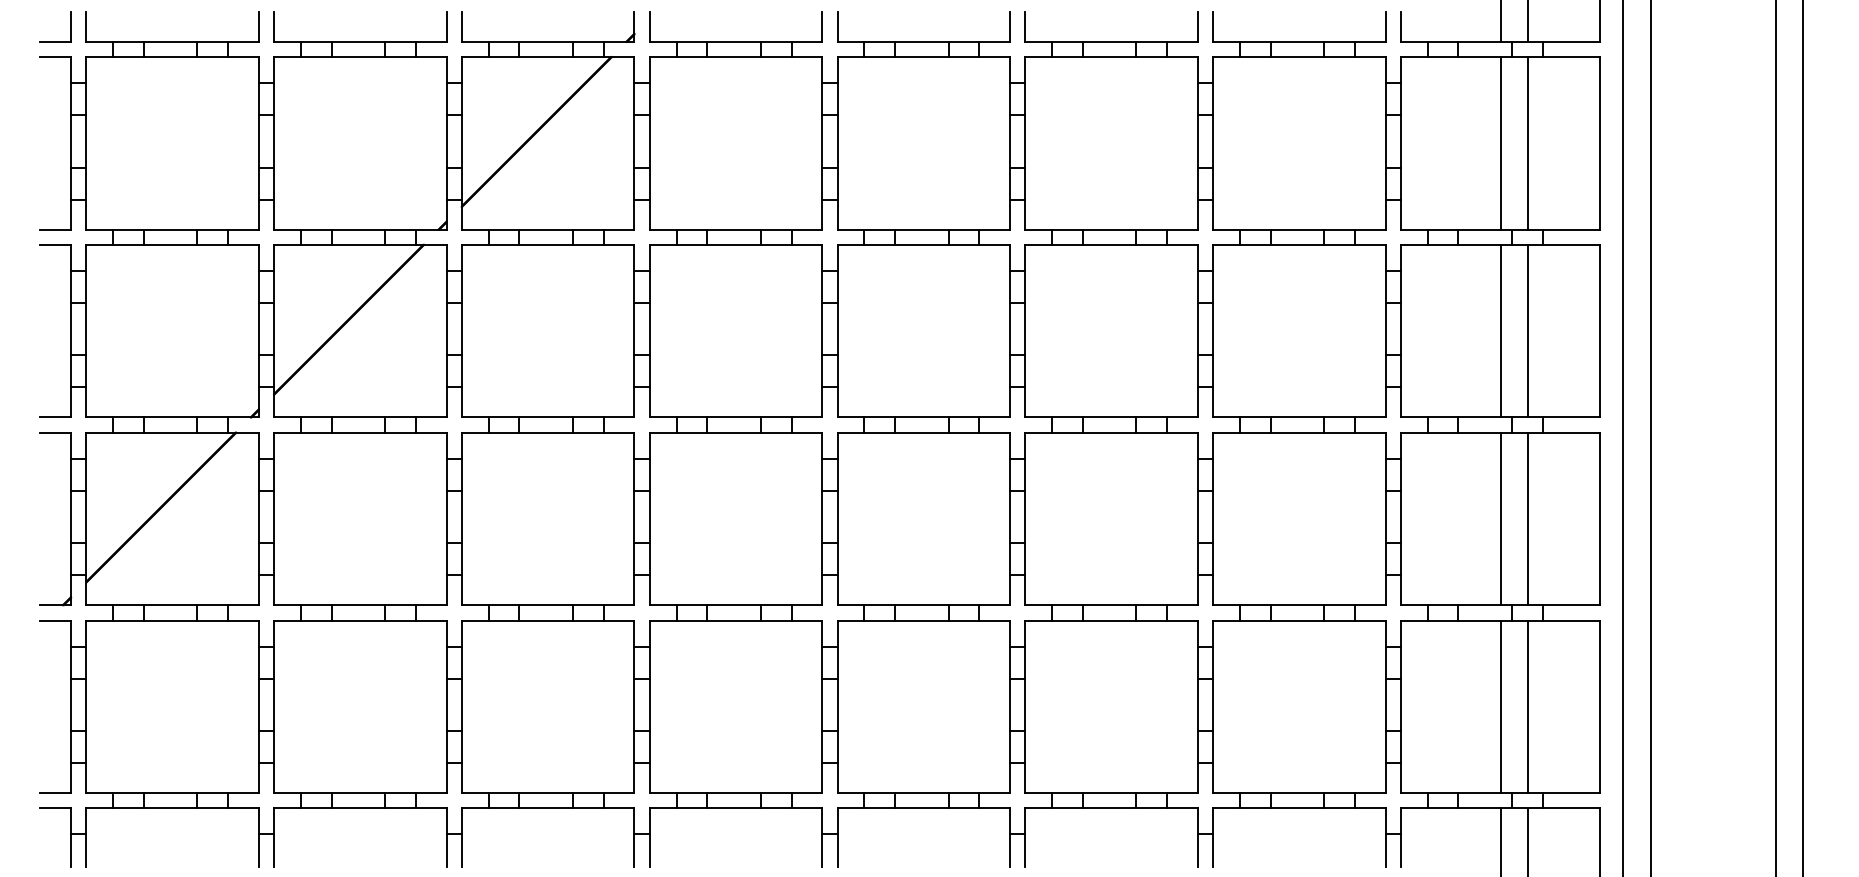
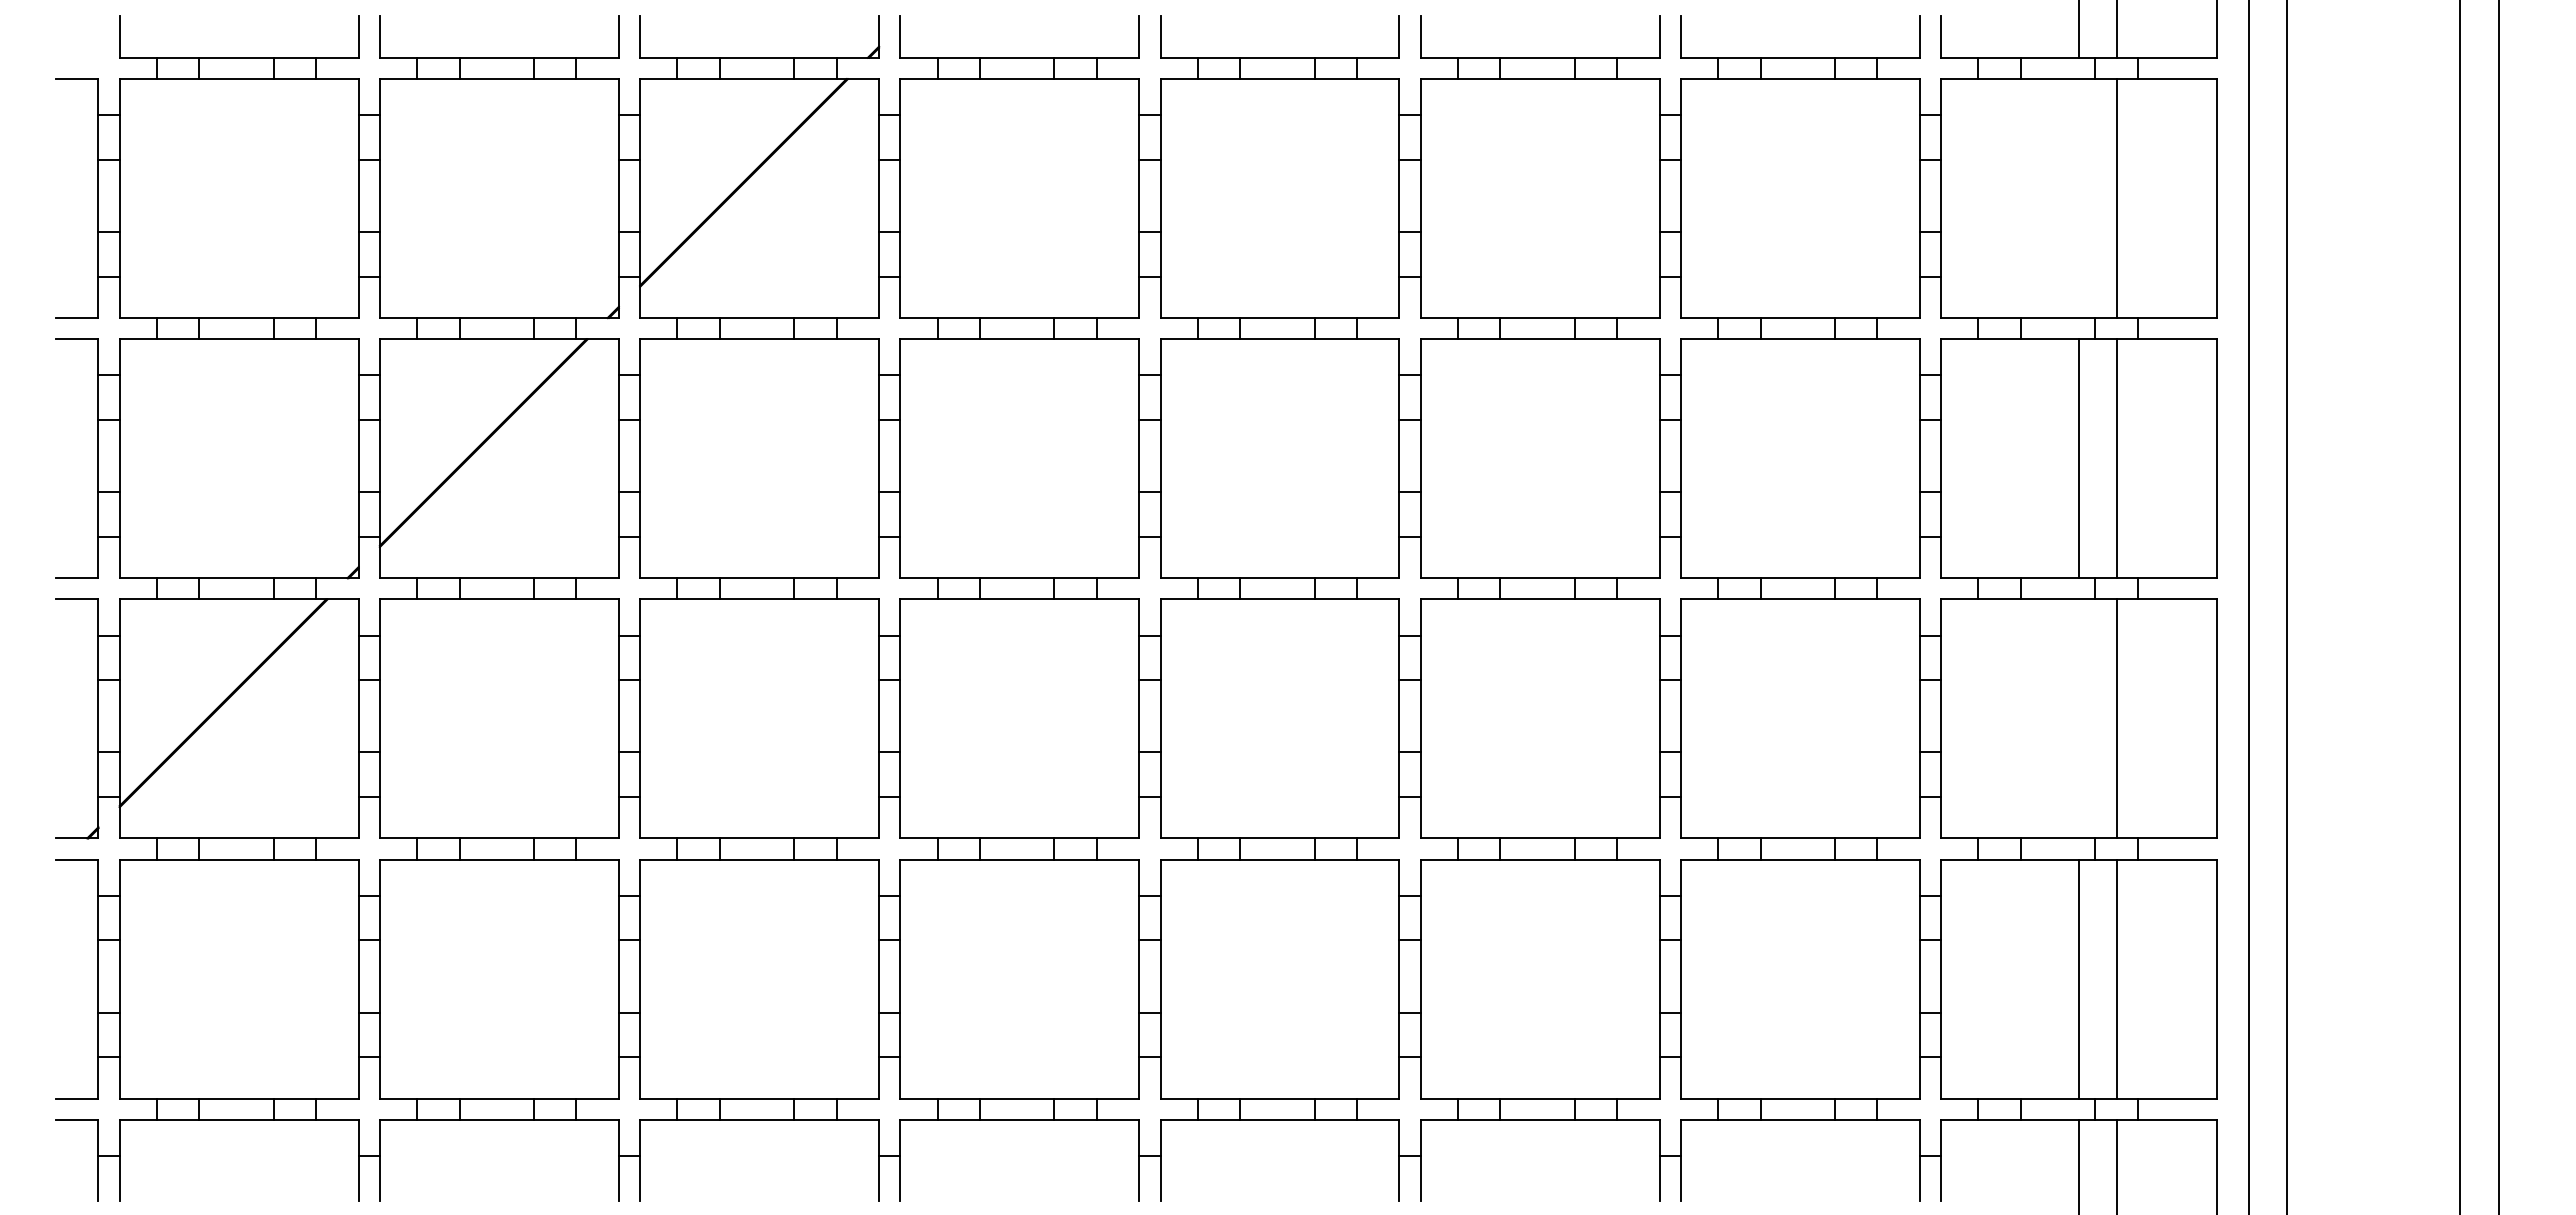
part: (70, 26) -> (97, 36), removed
line: (1500, 143) -> (2079, 198), removed
line: (1500, 518) -> (2079, 718), removed

